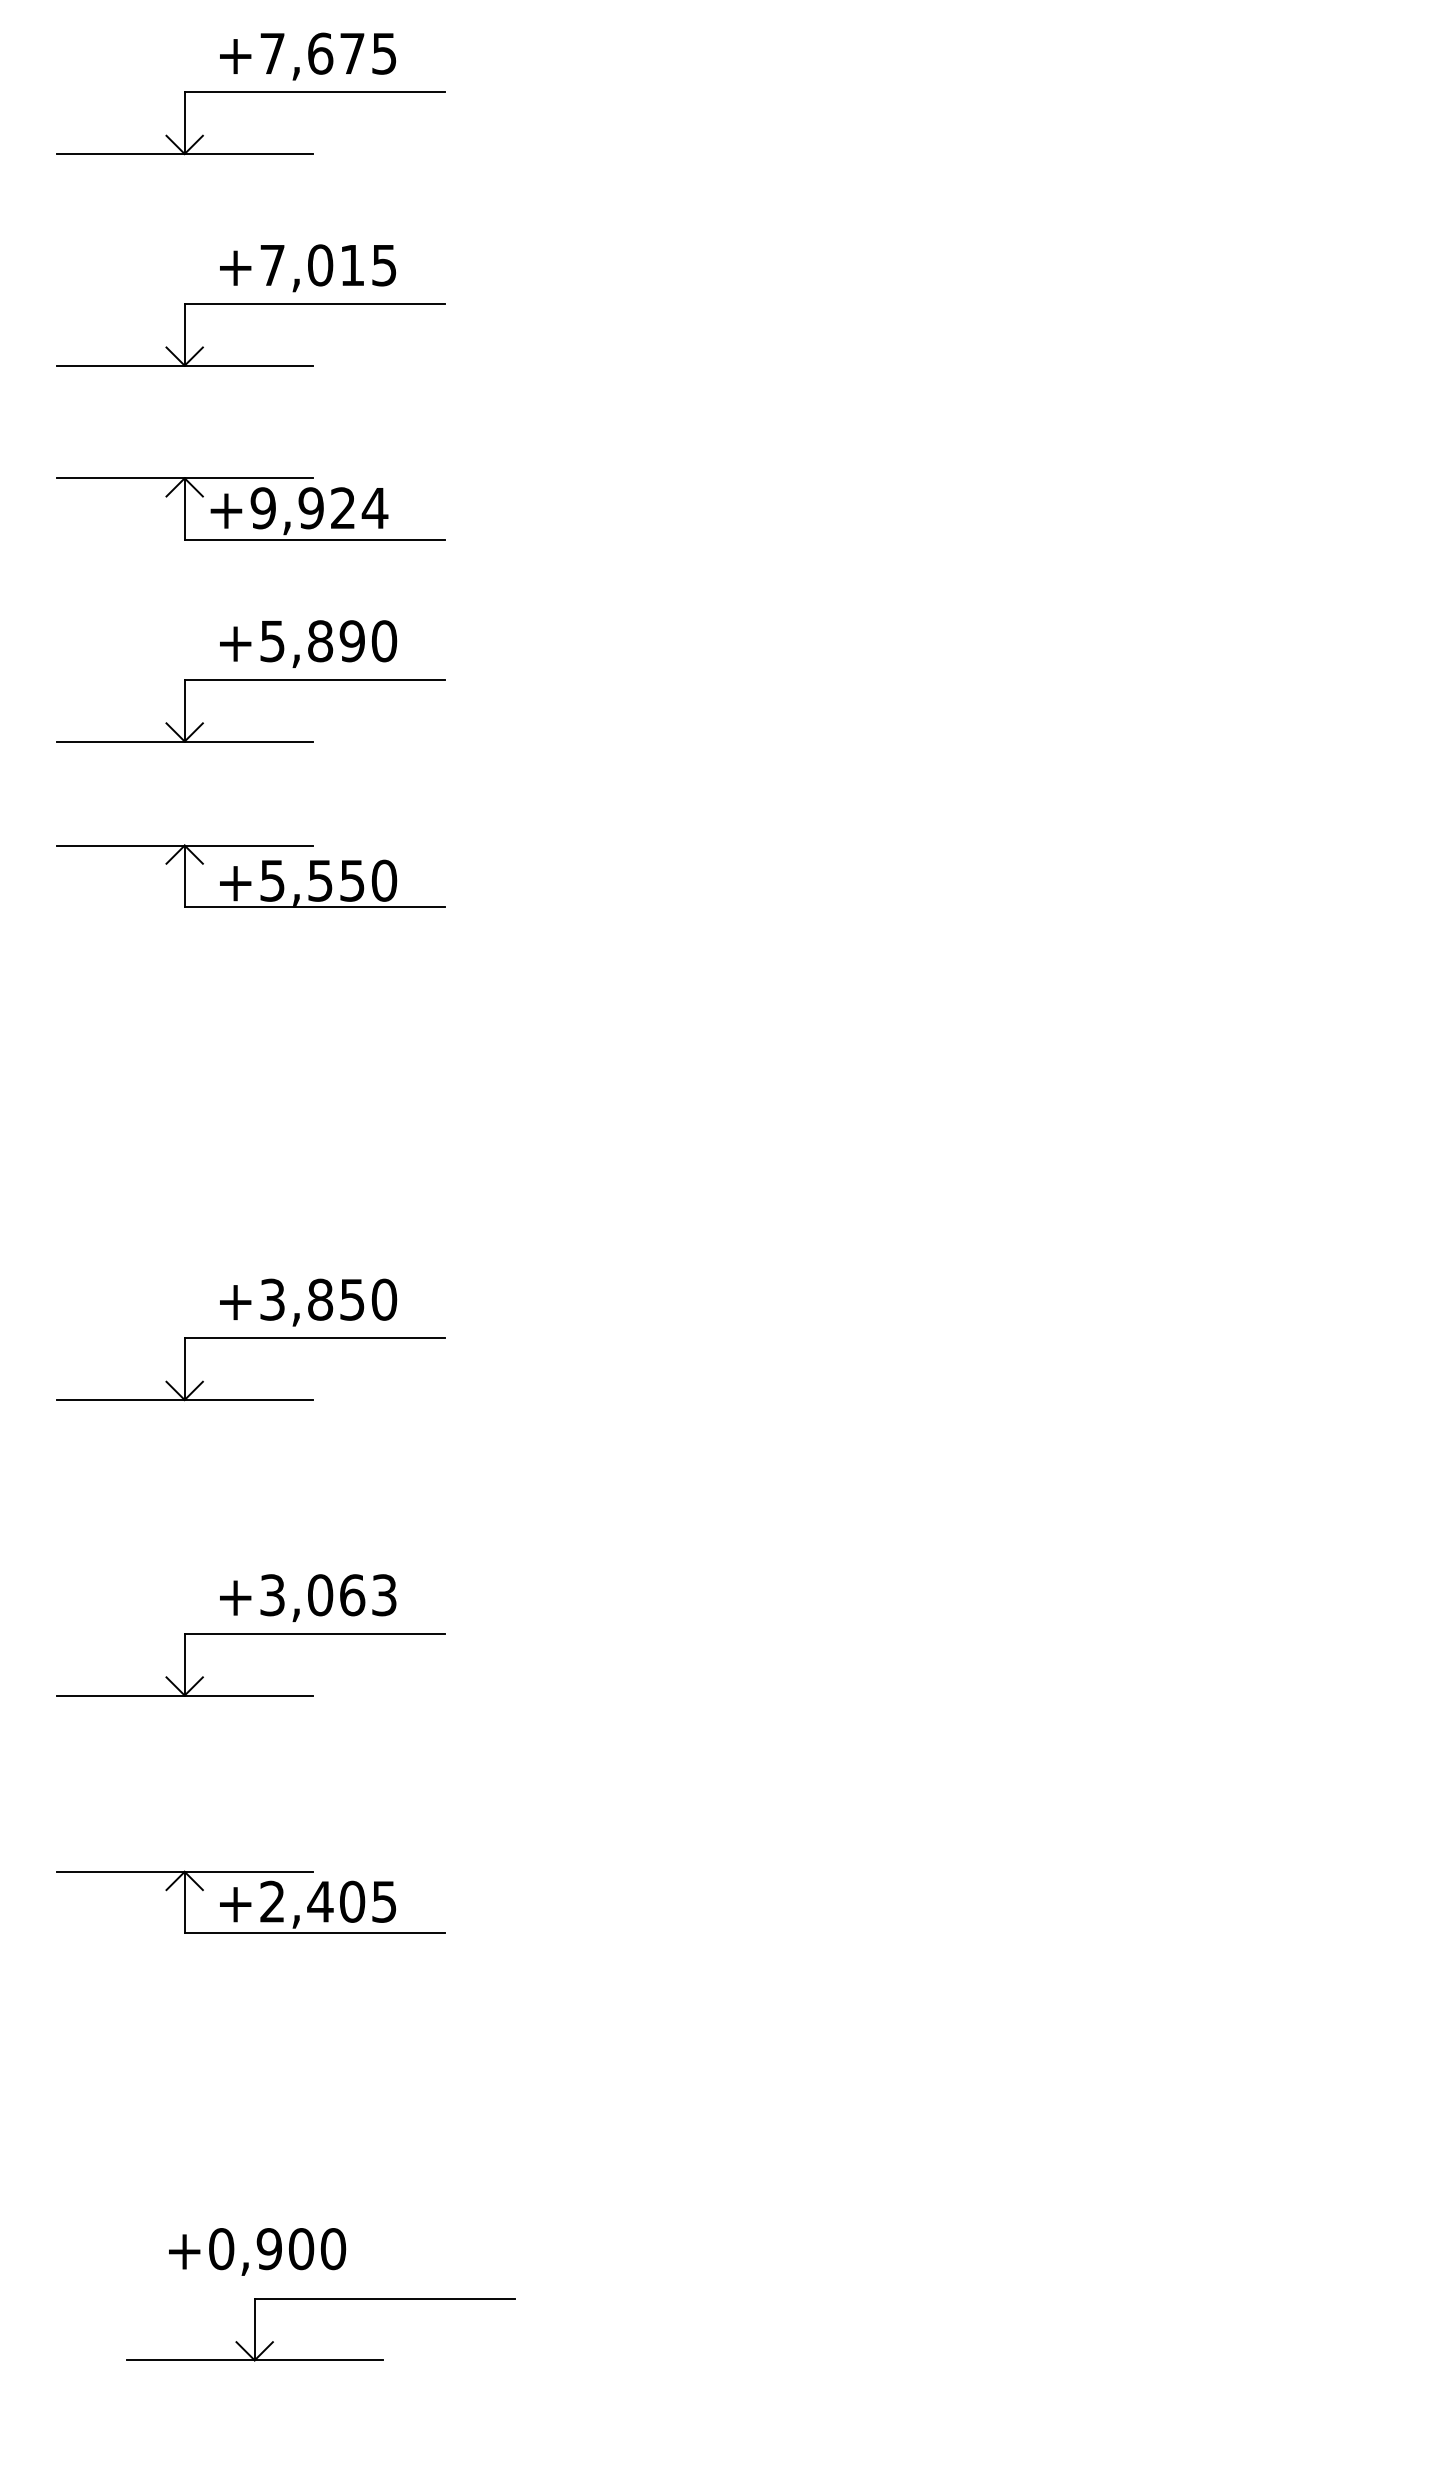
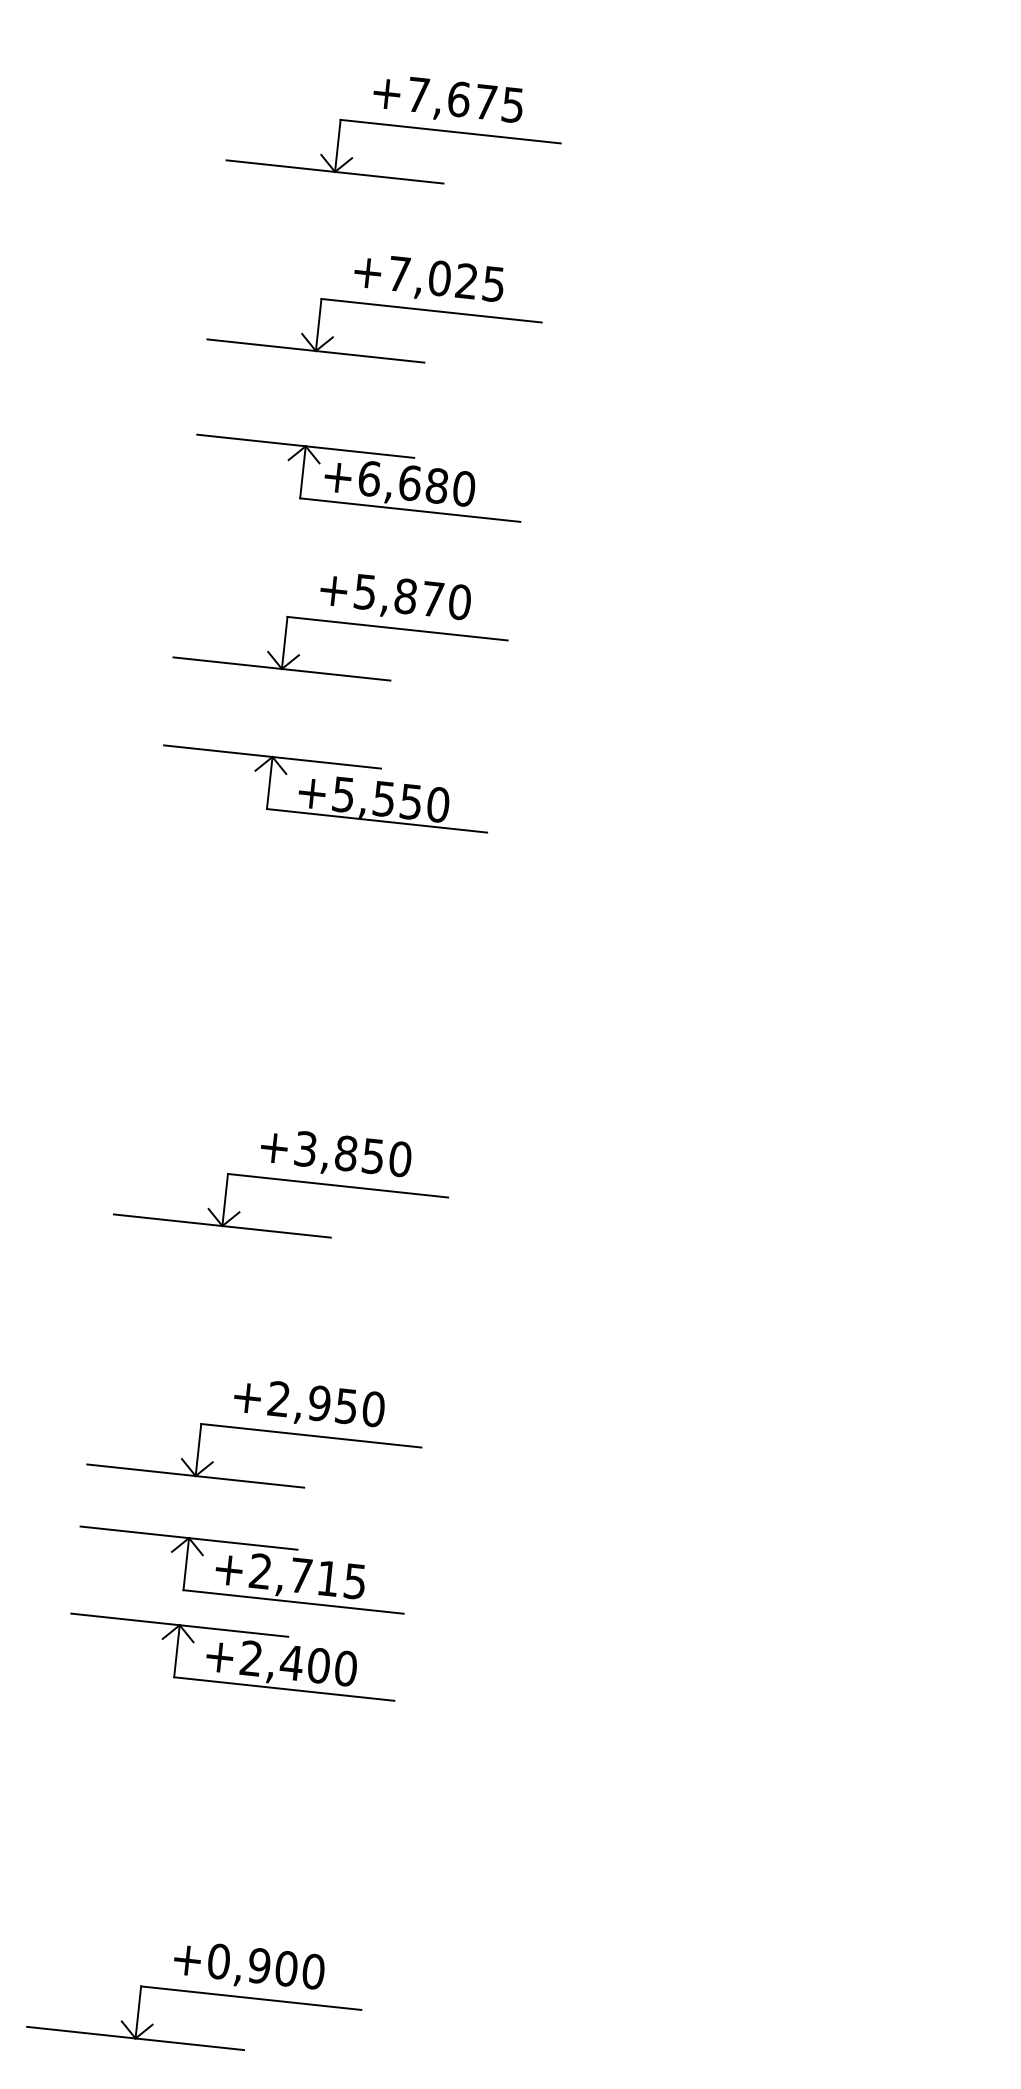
text: (351, 264) -> (466, 280), +7,015 -> +7,025
text: (319, 508) -> (417, 484), +9,924 -> +6,680
text: (351, 641) -> (432, 599), +5,890 -> +5,870
text: (328, 1595) -> (326, 1404), +3,063 -> +2,950
part: (250, 1798) -> (242, 1569), added
text: (384, 1901) -> (346, 1668), +2,405 -> +2,400
text: (257, 2251) -> (249, 1966), moved
part: (320, 2299) -> (196, 1992), moved

